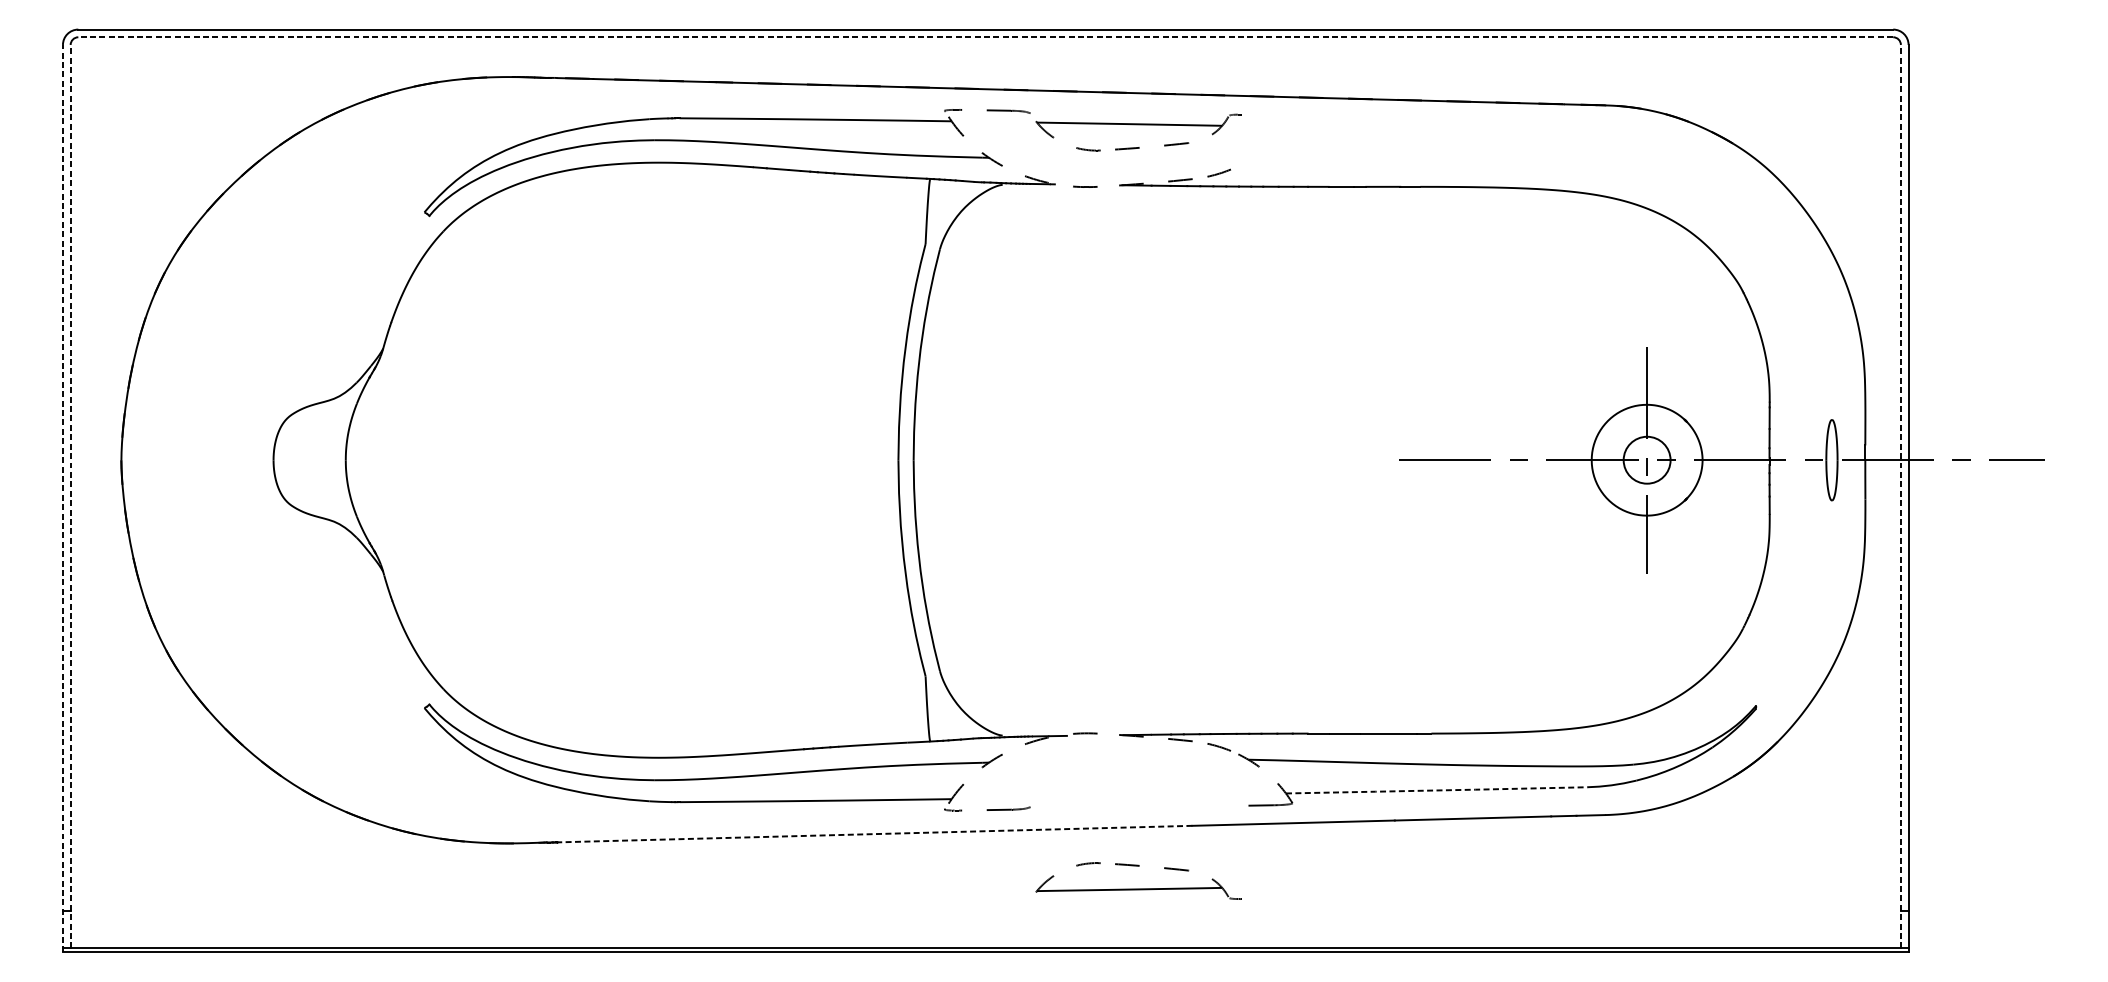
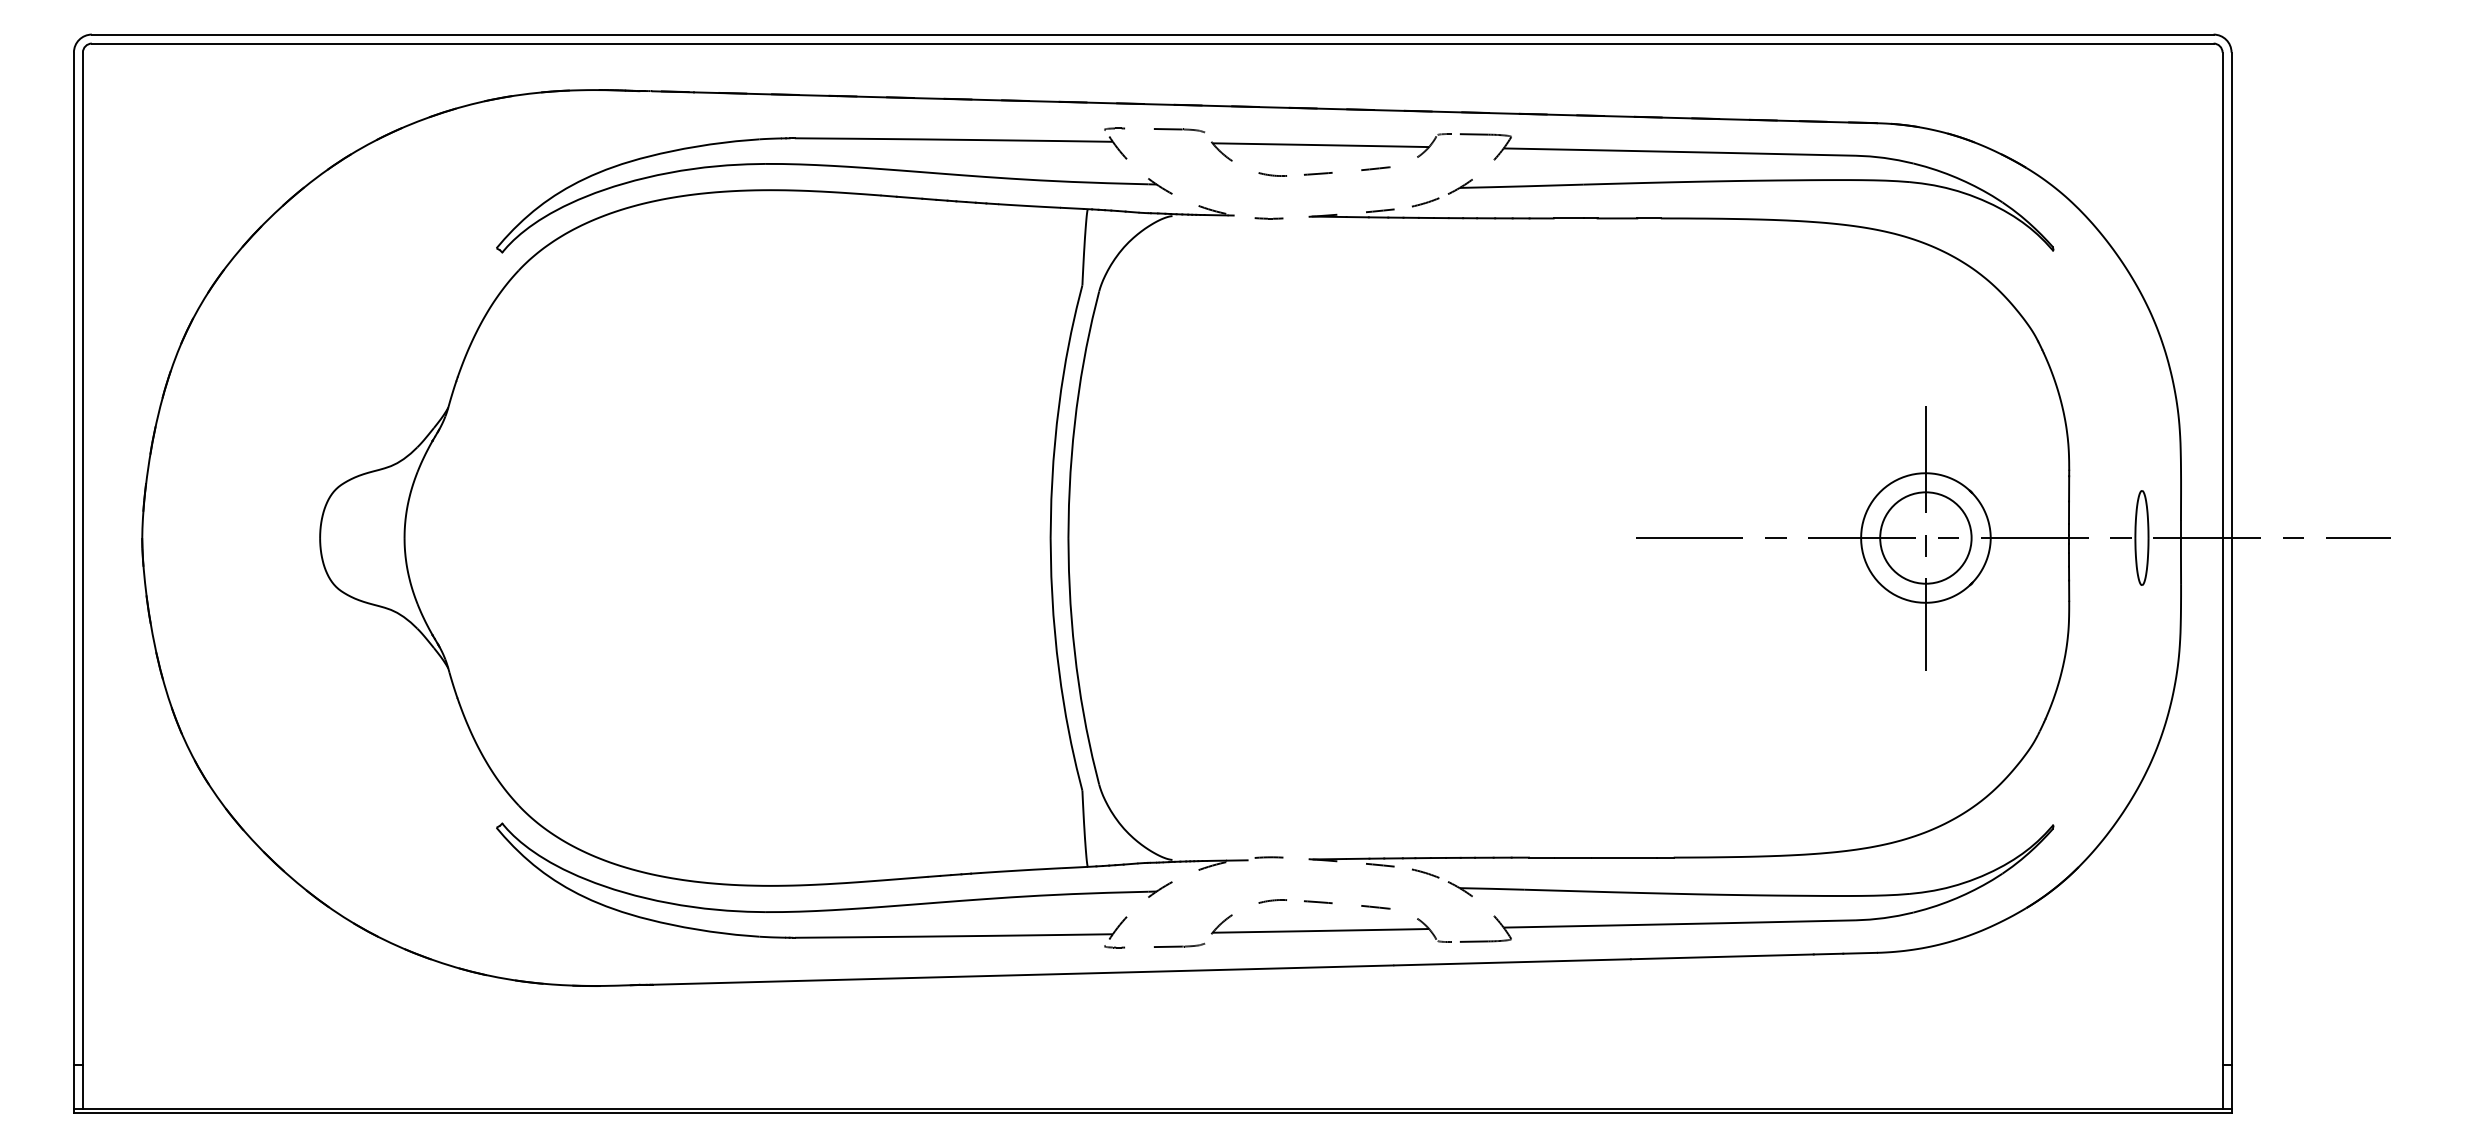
line: (985, 37) -> (1152, 43), dashed -> solid
part: (1497, 155) -> (1750, 181), added
circle: (1646, 459) -> (1925, 537), size x1.67
line: (70, 496) -> (82, 580), dashed -> solid
line: (1900, 496) -> (2222, 580), dashed -> solid
line: (62, 498) -> (73, 582), dashed -> solid
line: (1436, 790) -> (1679, 924), dashed -> solid
line: (872, 834) -> (1020, 975), dashed -> solid
part: (1138, 888) -> (1331, 929), moved

